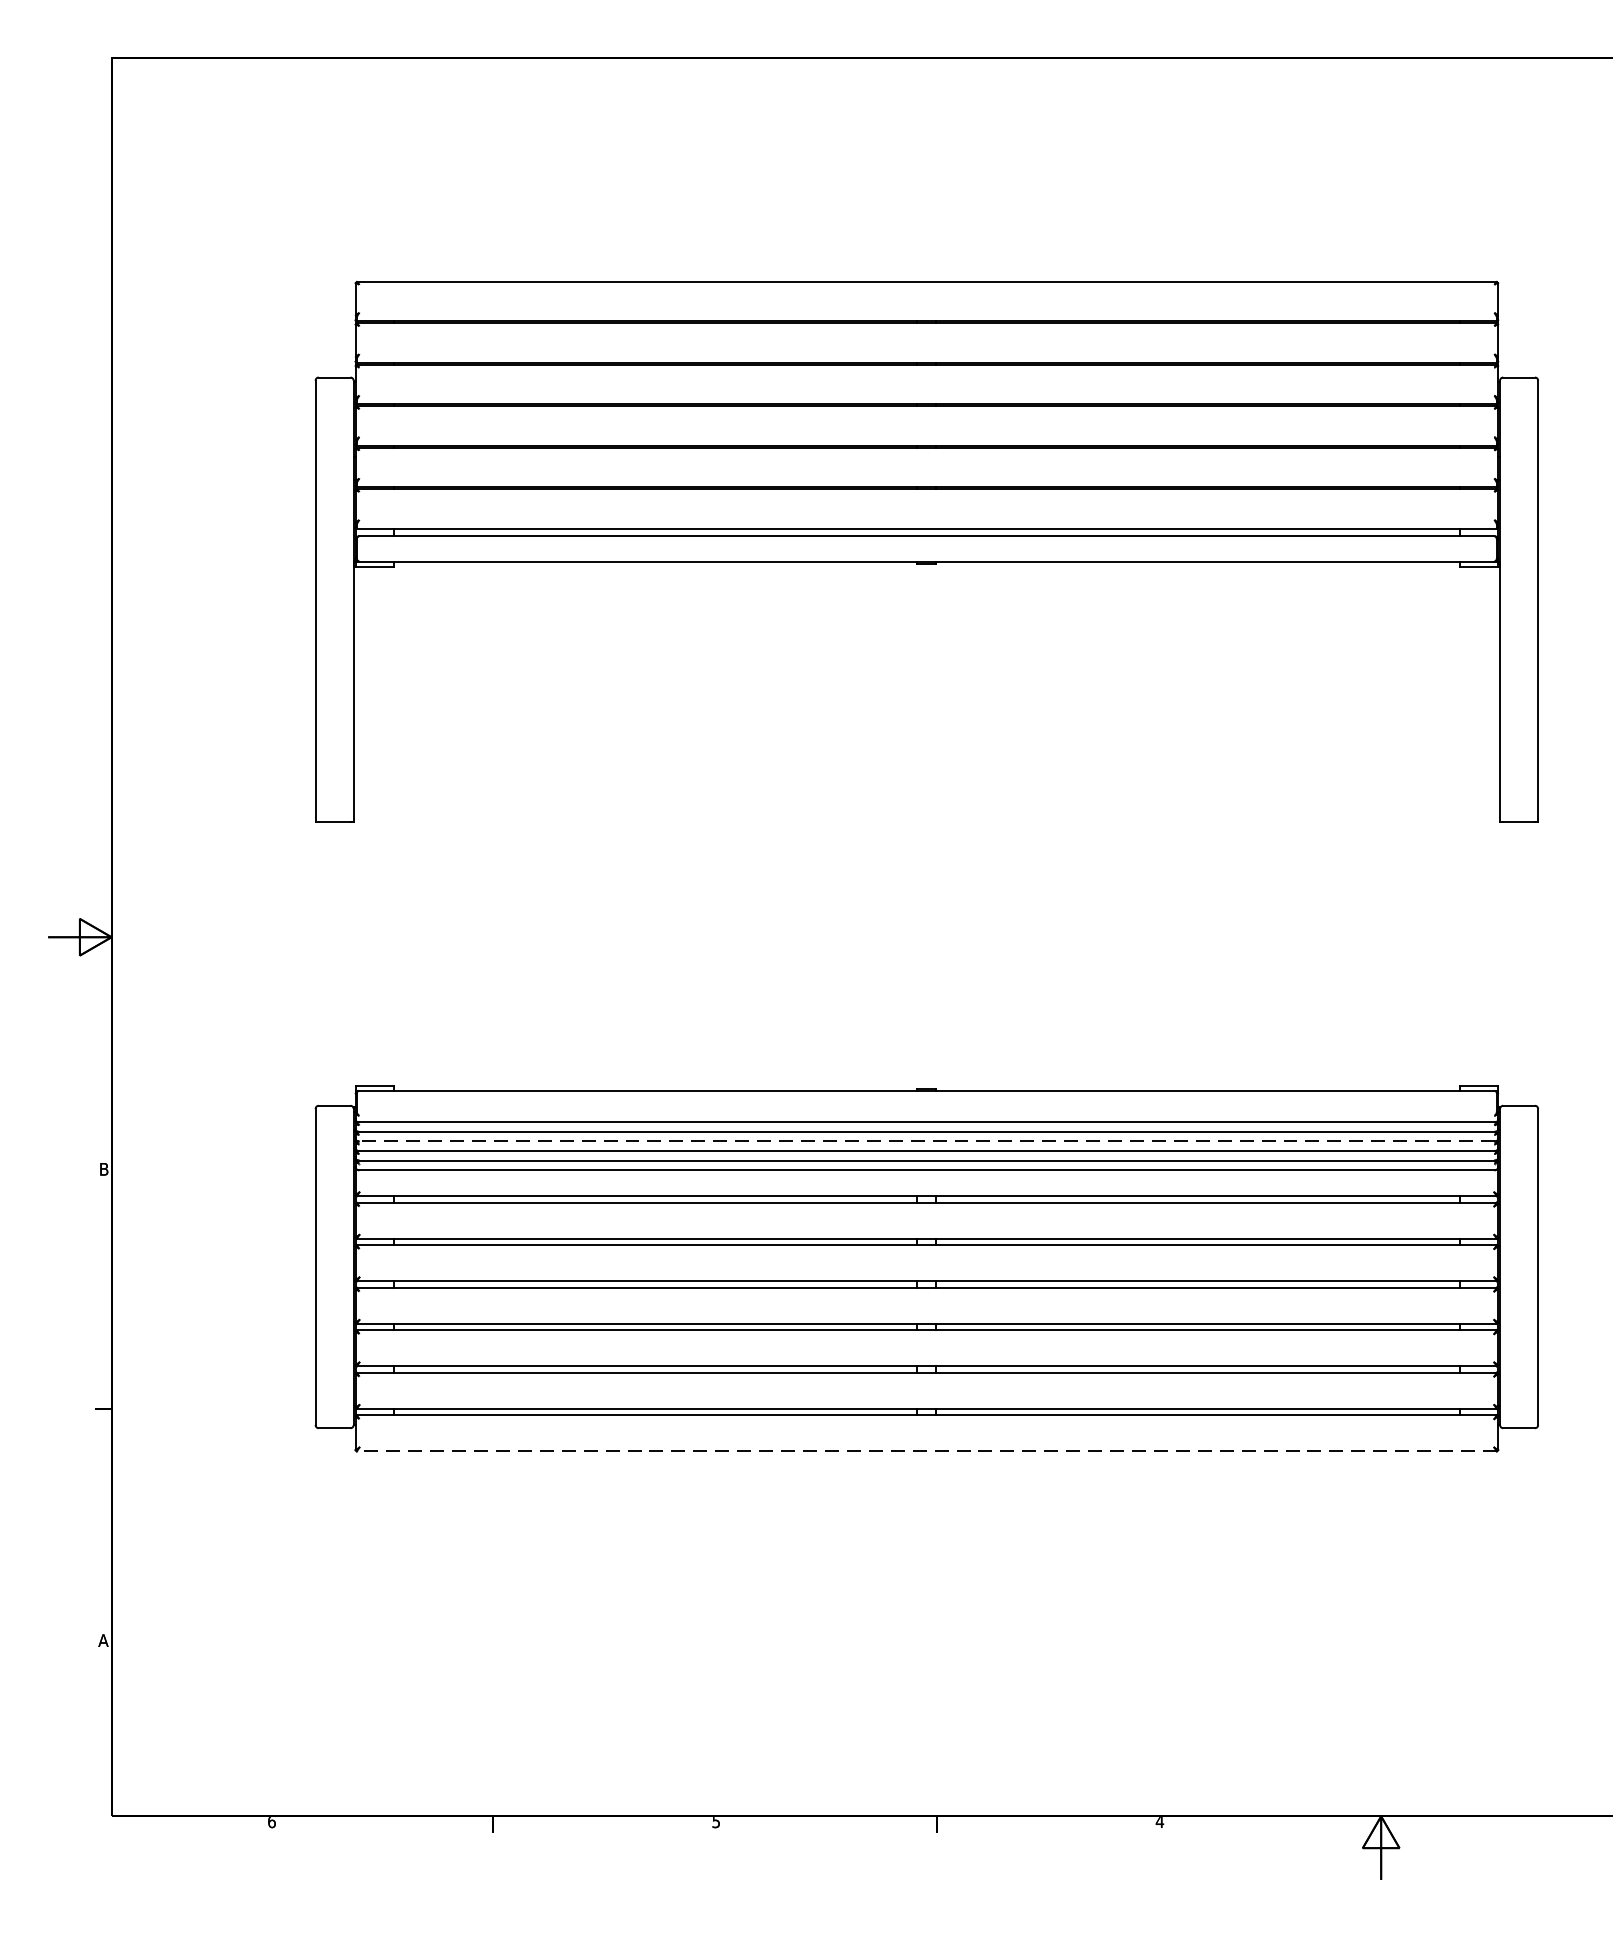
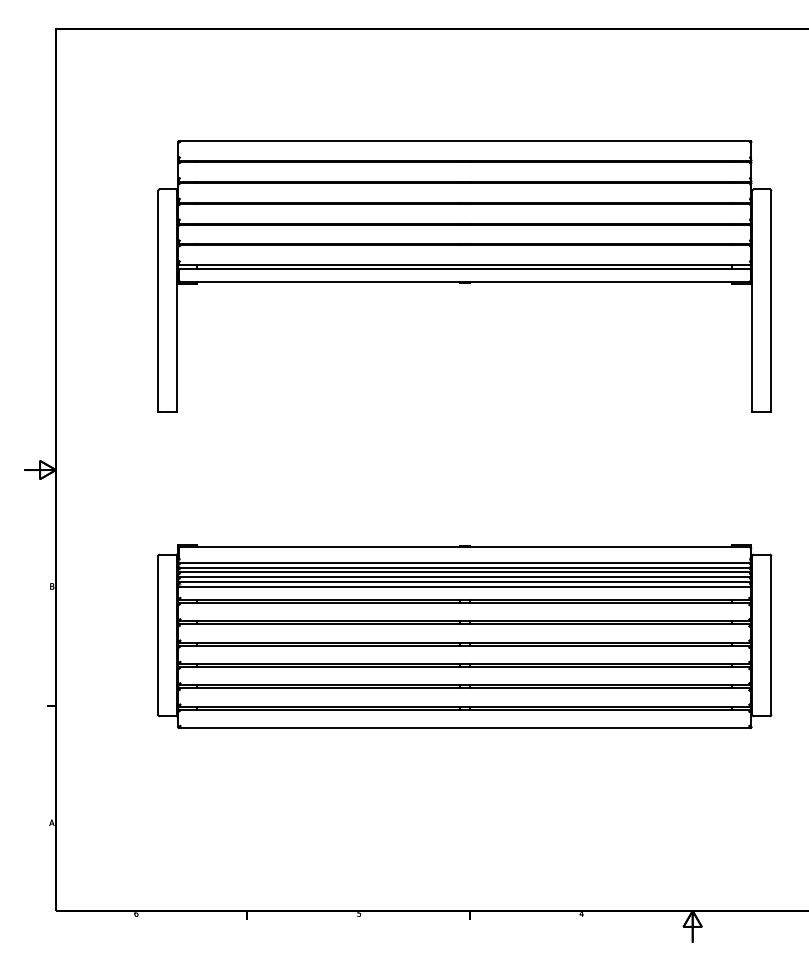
line: (926, 1141) -> (464, 572), dashed -> solid
line: (926, 1450) -> (464, 727), dashed -> solid

